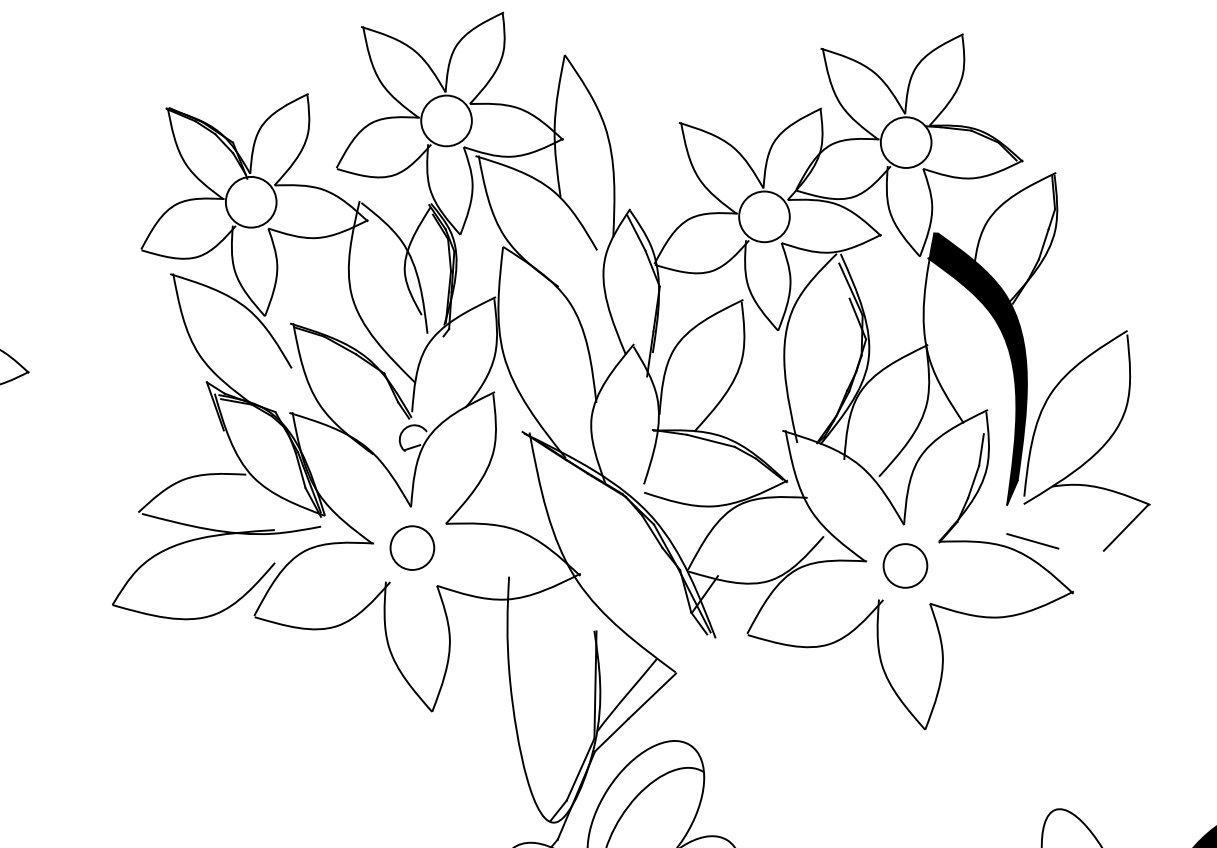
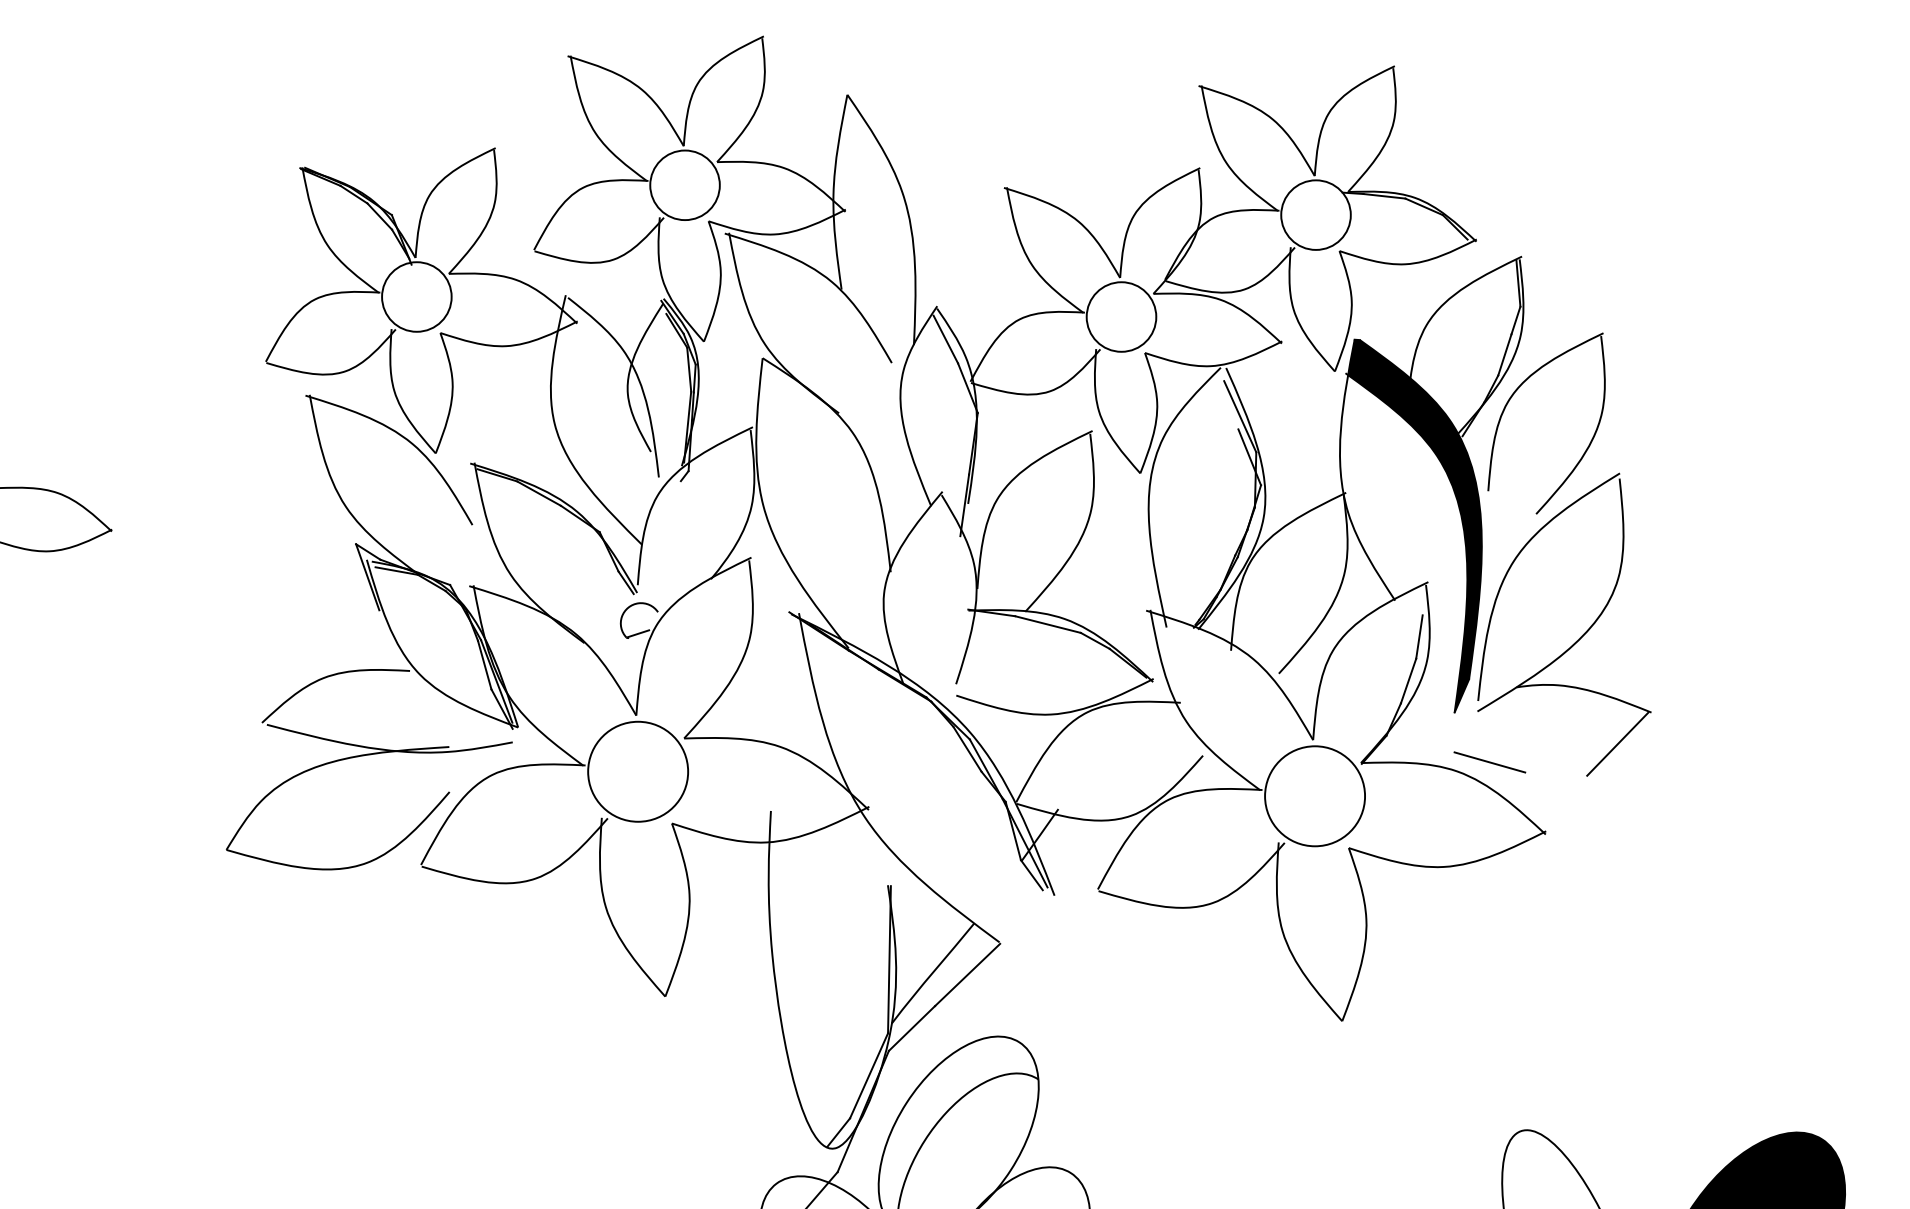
part: (1046, 279) -> (1508, 403), added
circle: (412, 547) -> (638, 771), size x1.67
circle: (905, 566) -> (1315, 796), size x1.67

